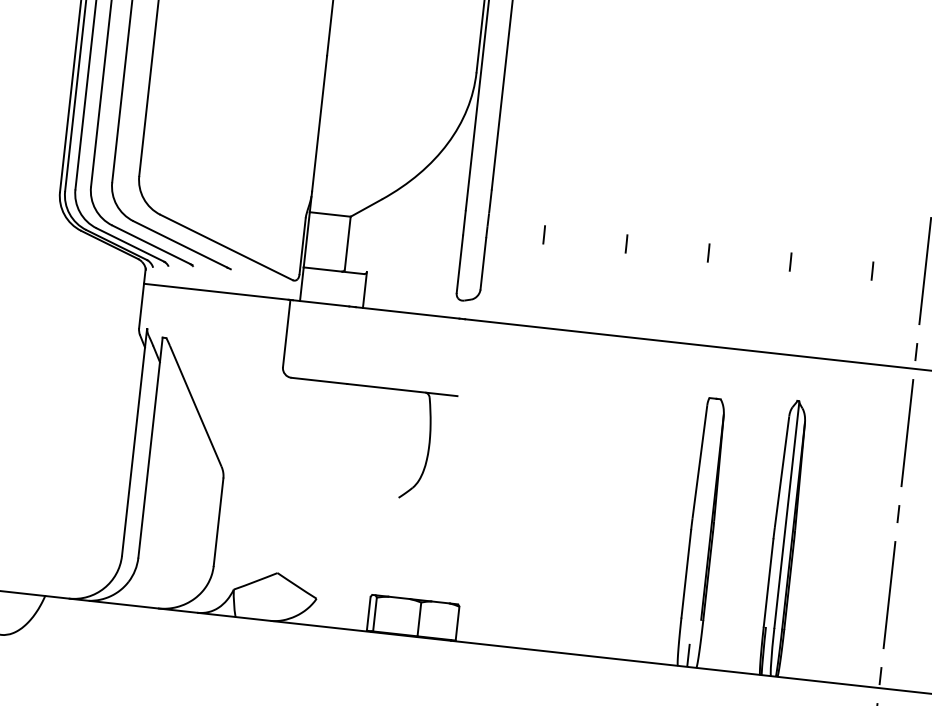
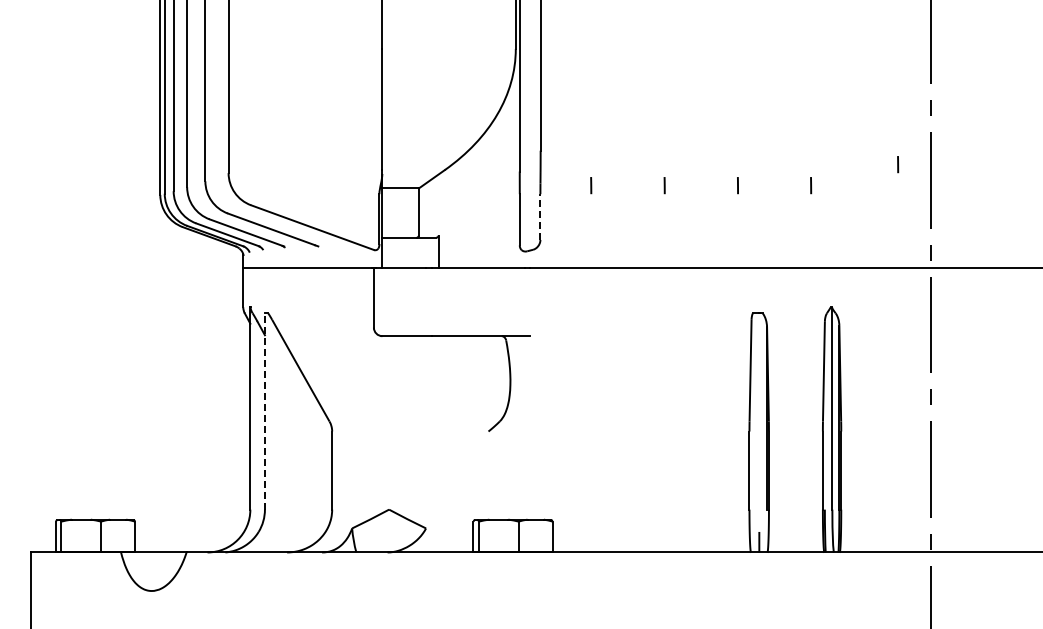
line: (483, 264) -> (540, 217), solid -> dashed
line: (872, 271) -> (898, 164), moved
line: (150, 446) -> (264, 410), solid -> dashed

